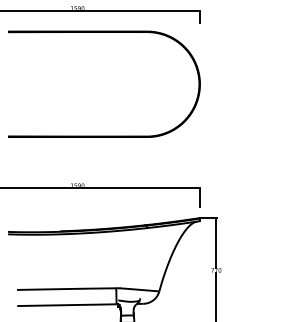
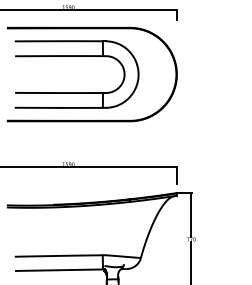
part: (87, 64) -> (77, 57), added

